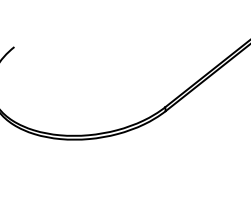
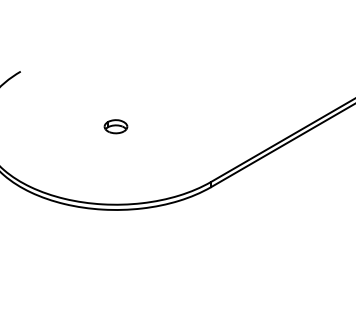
part: (89, 77) -> (115, 126), added

